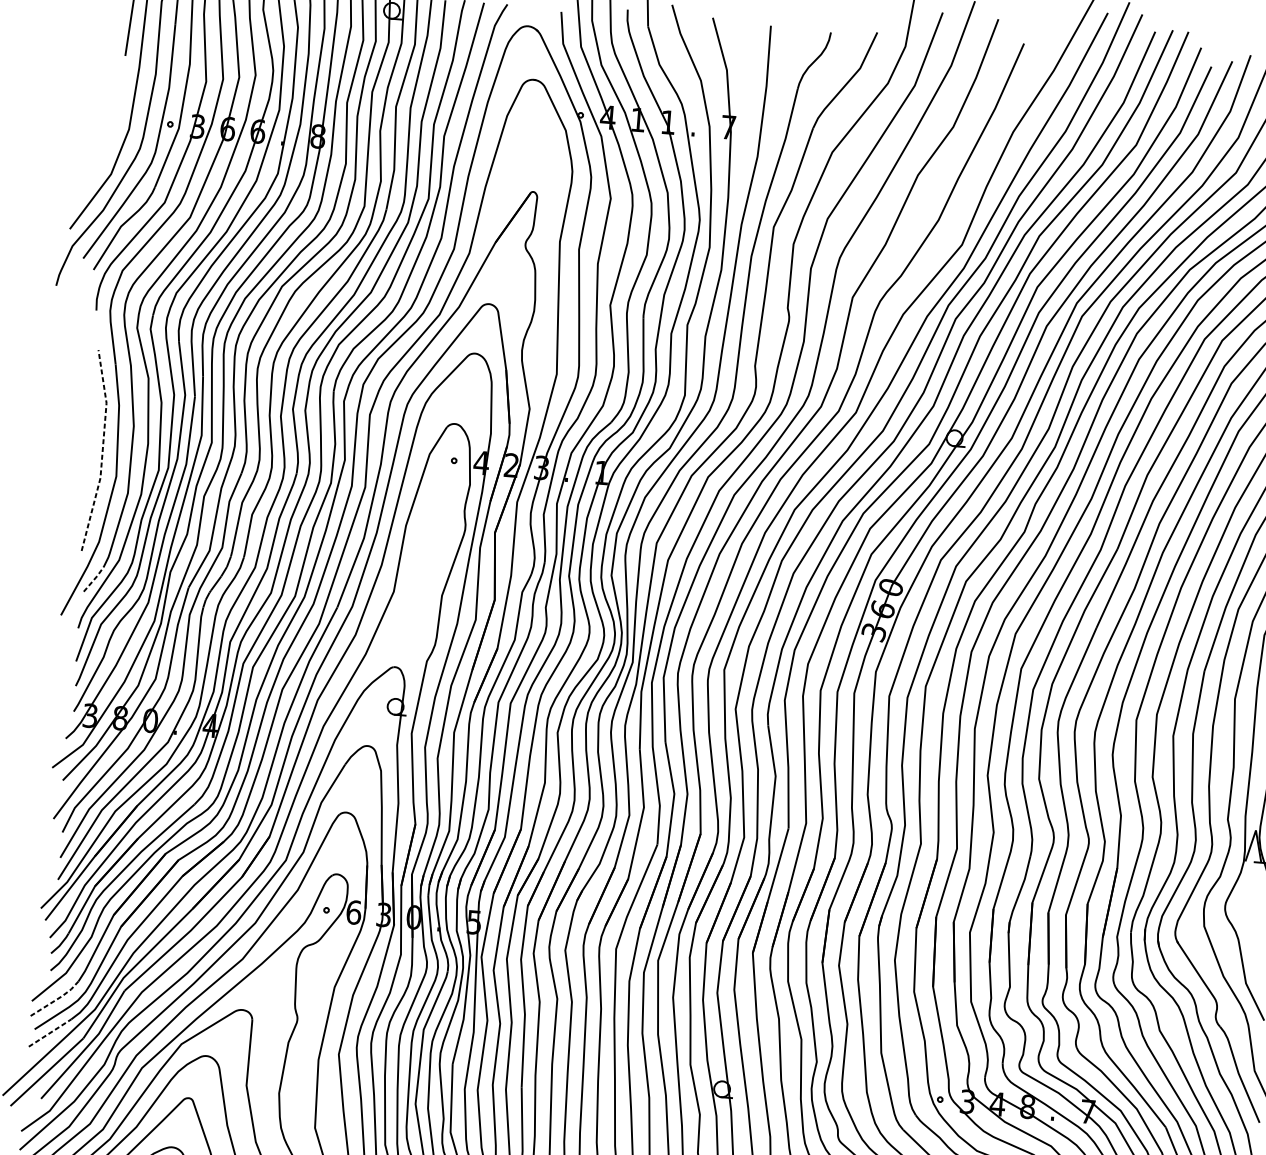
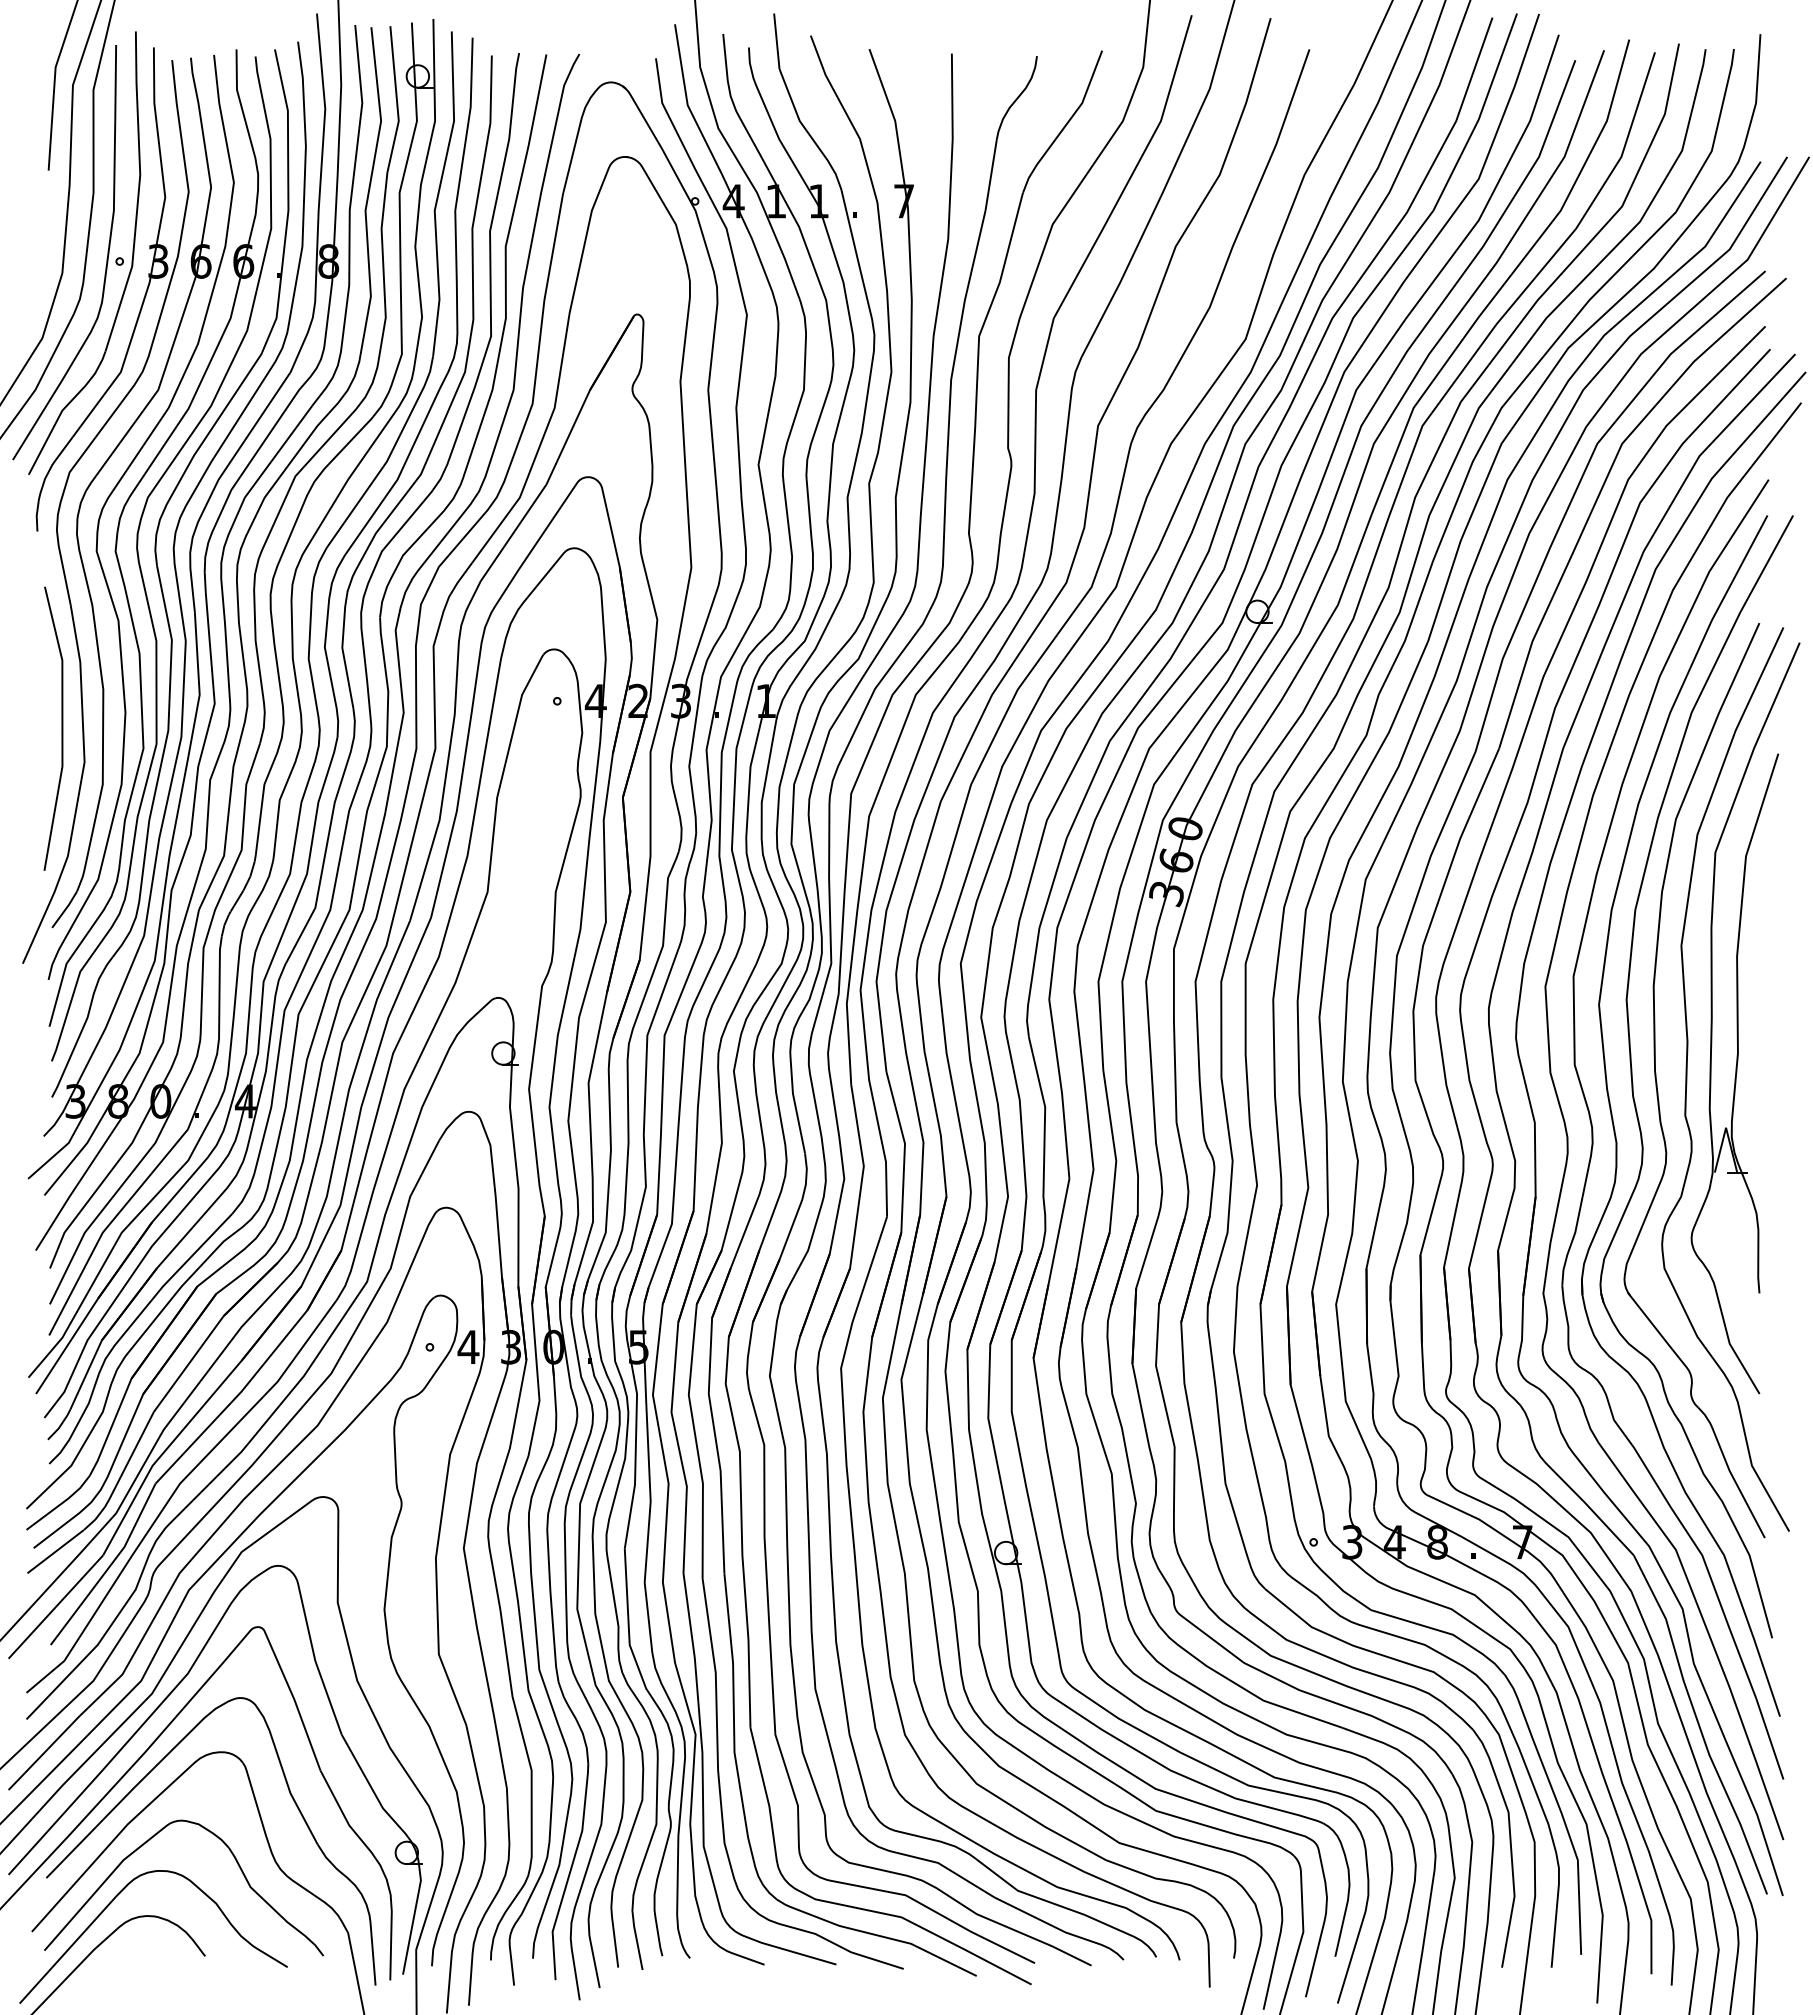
line: (102, 450) -> (62, 727), dashed -> solid
line: (94, 579) -> (65, 909), dashed -> solid
text: (353, 911) -> (468, 1346), 6 -> 4
line: (56, 999) -> (61, 1503), dashed -> solid
line: (49, 1032) -> (55, 1551), dashed -> solid

